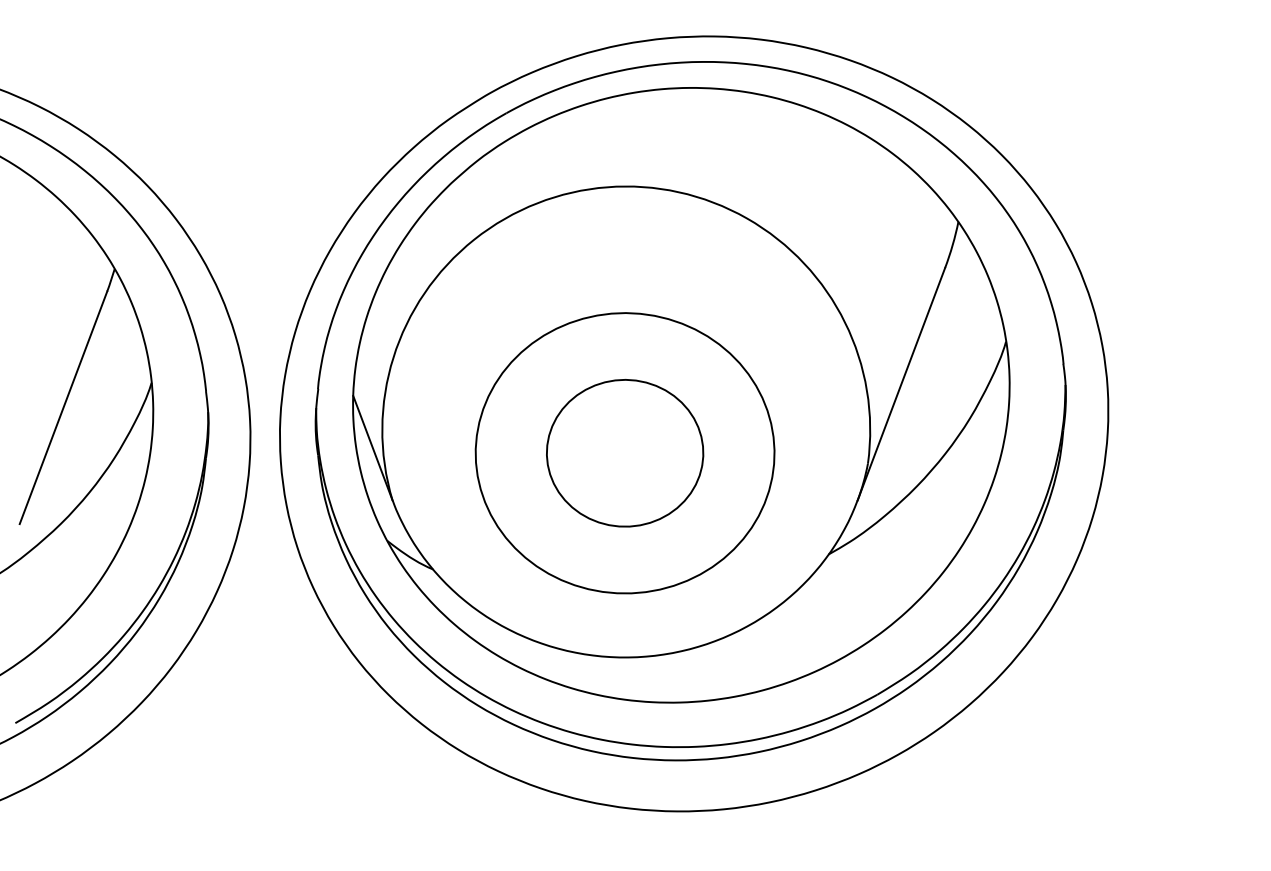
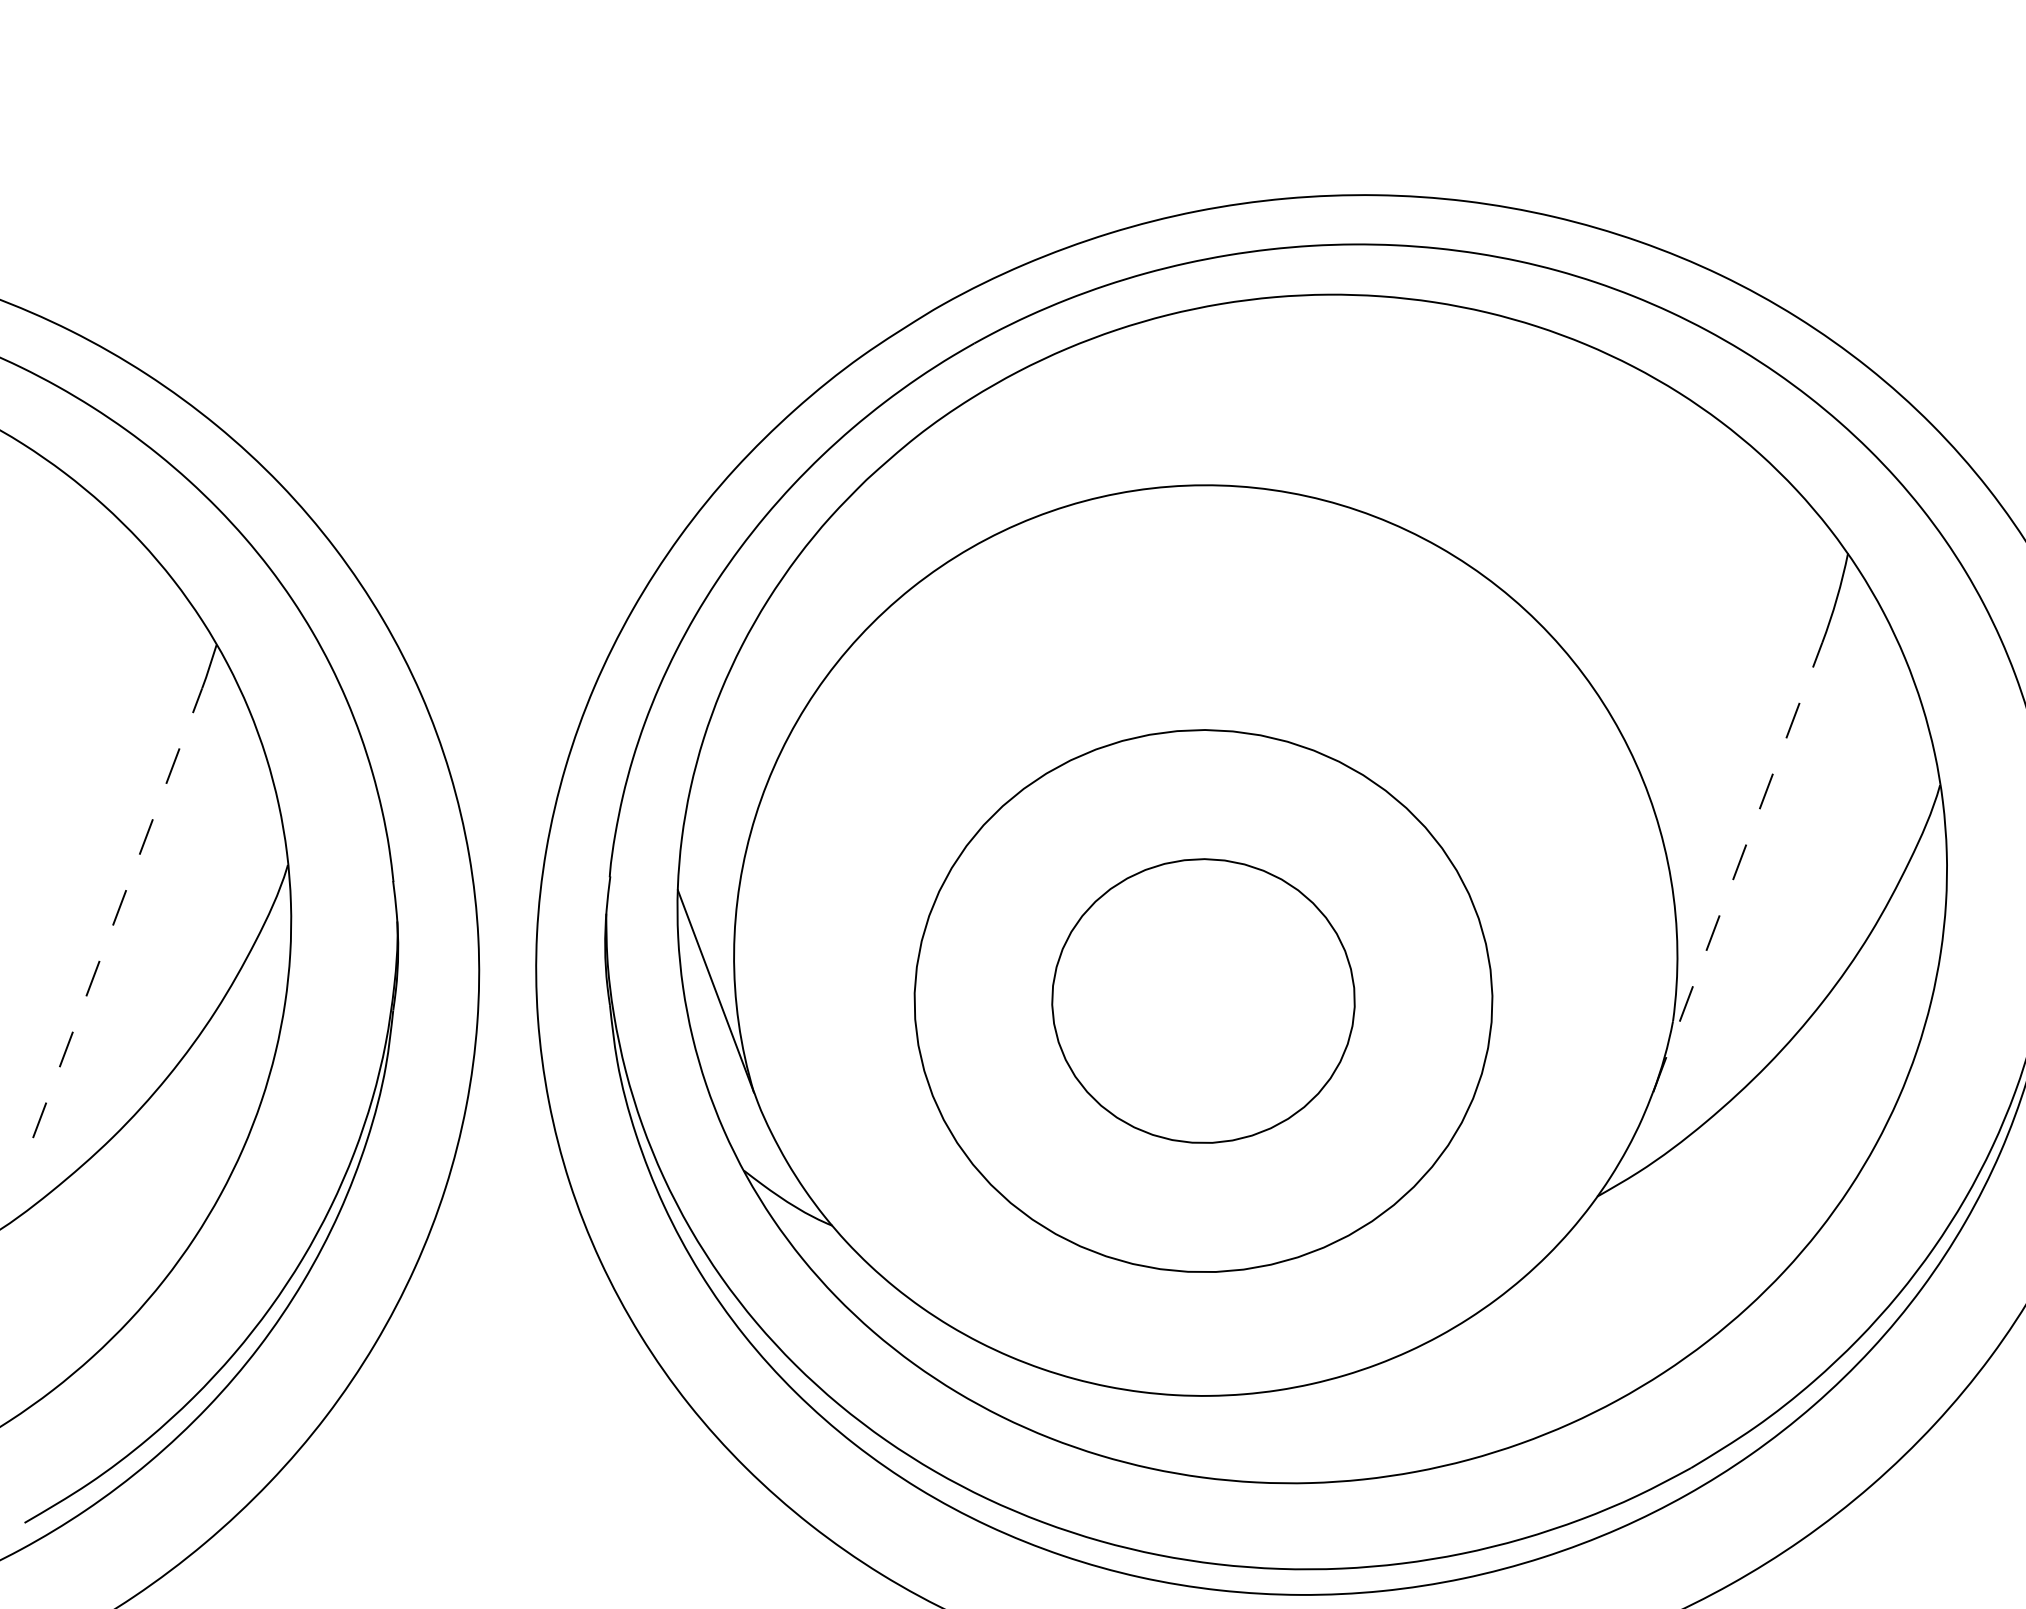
line: (901, 383) -> (1737, 866), solid -> dashed
line: (63, 407) -> (117, 912), solid -> dashed

